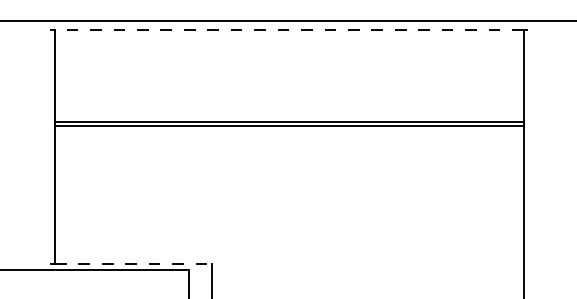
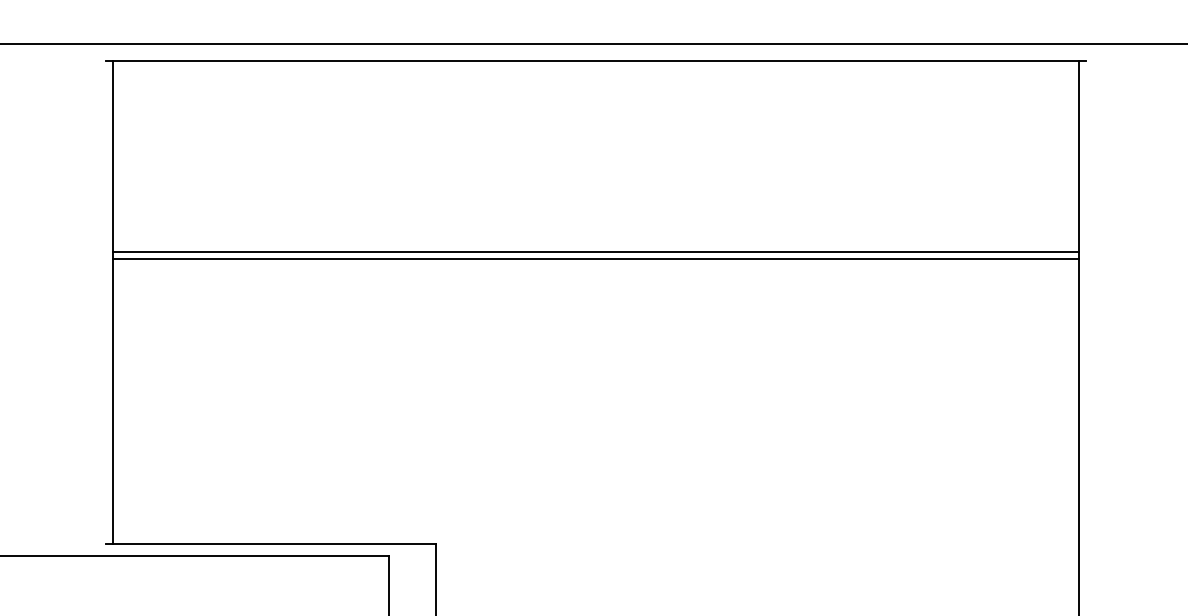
line: (288, 29) -> (594, 60), dashed -> solid
line: (133, 263) -> (274, 542), dashed -> solid

